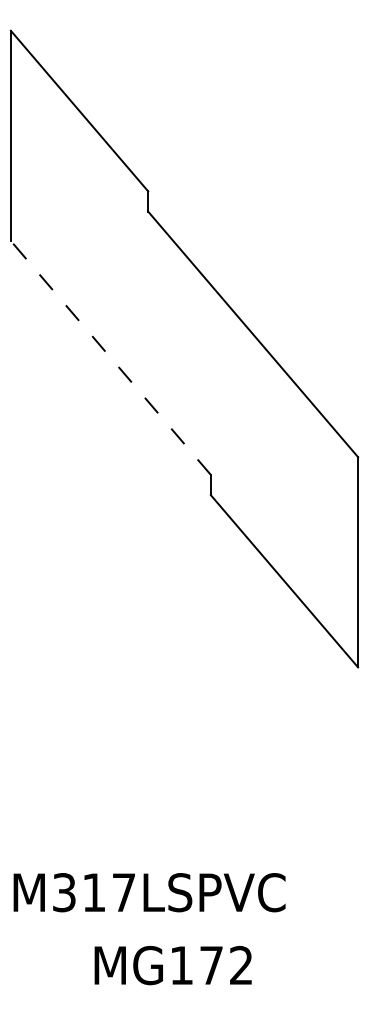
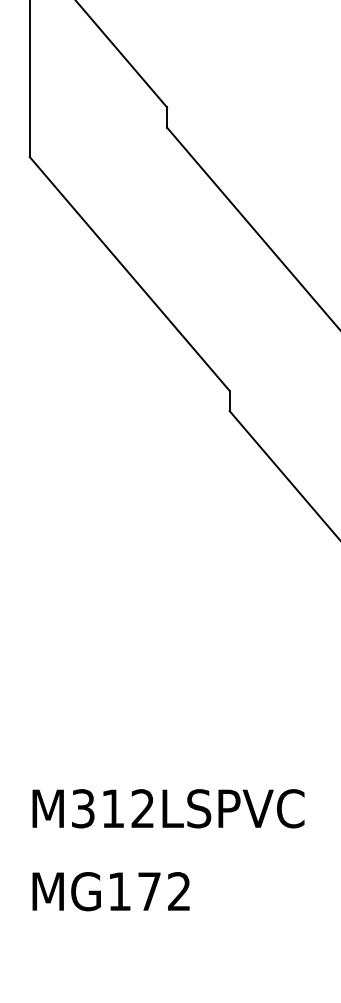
line: (110, 357) -> (129, 273), dashed -> solid
text: (123, 892) -> (142, 808), M317LSPVC -> M312LSPVC
text: (172, 965) -> (110, 891), moved

